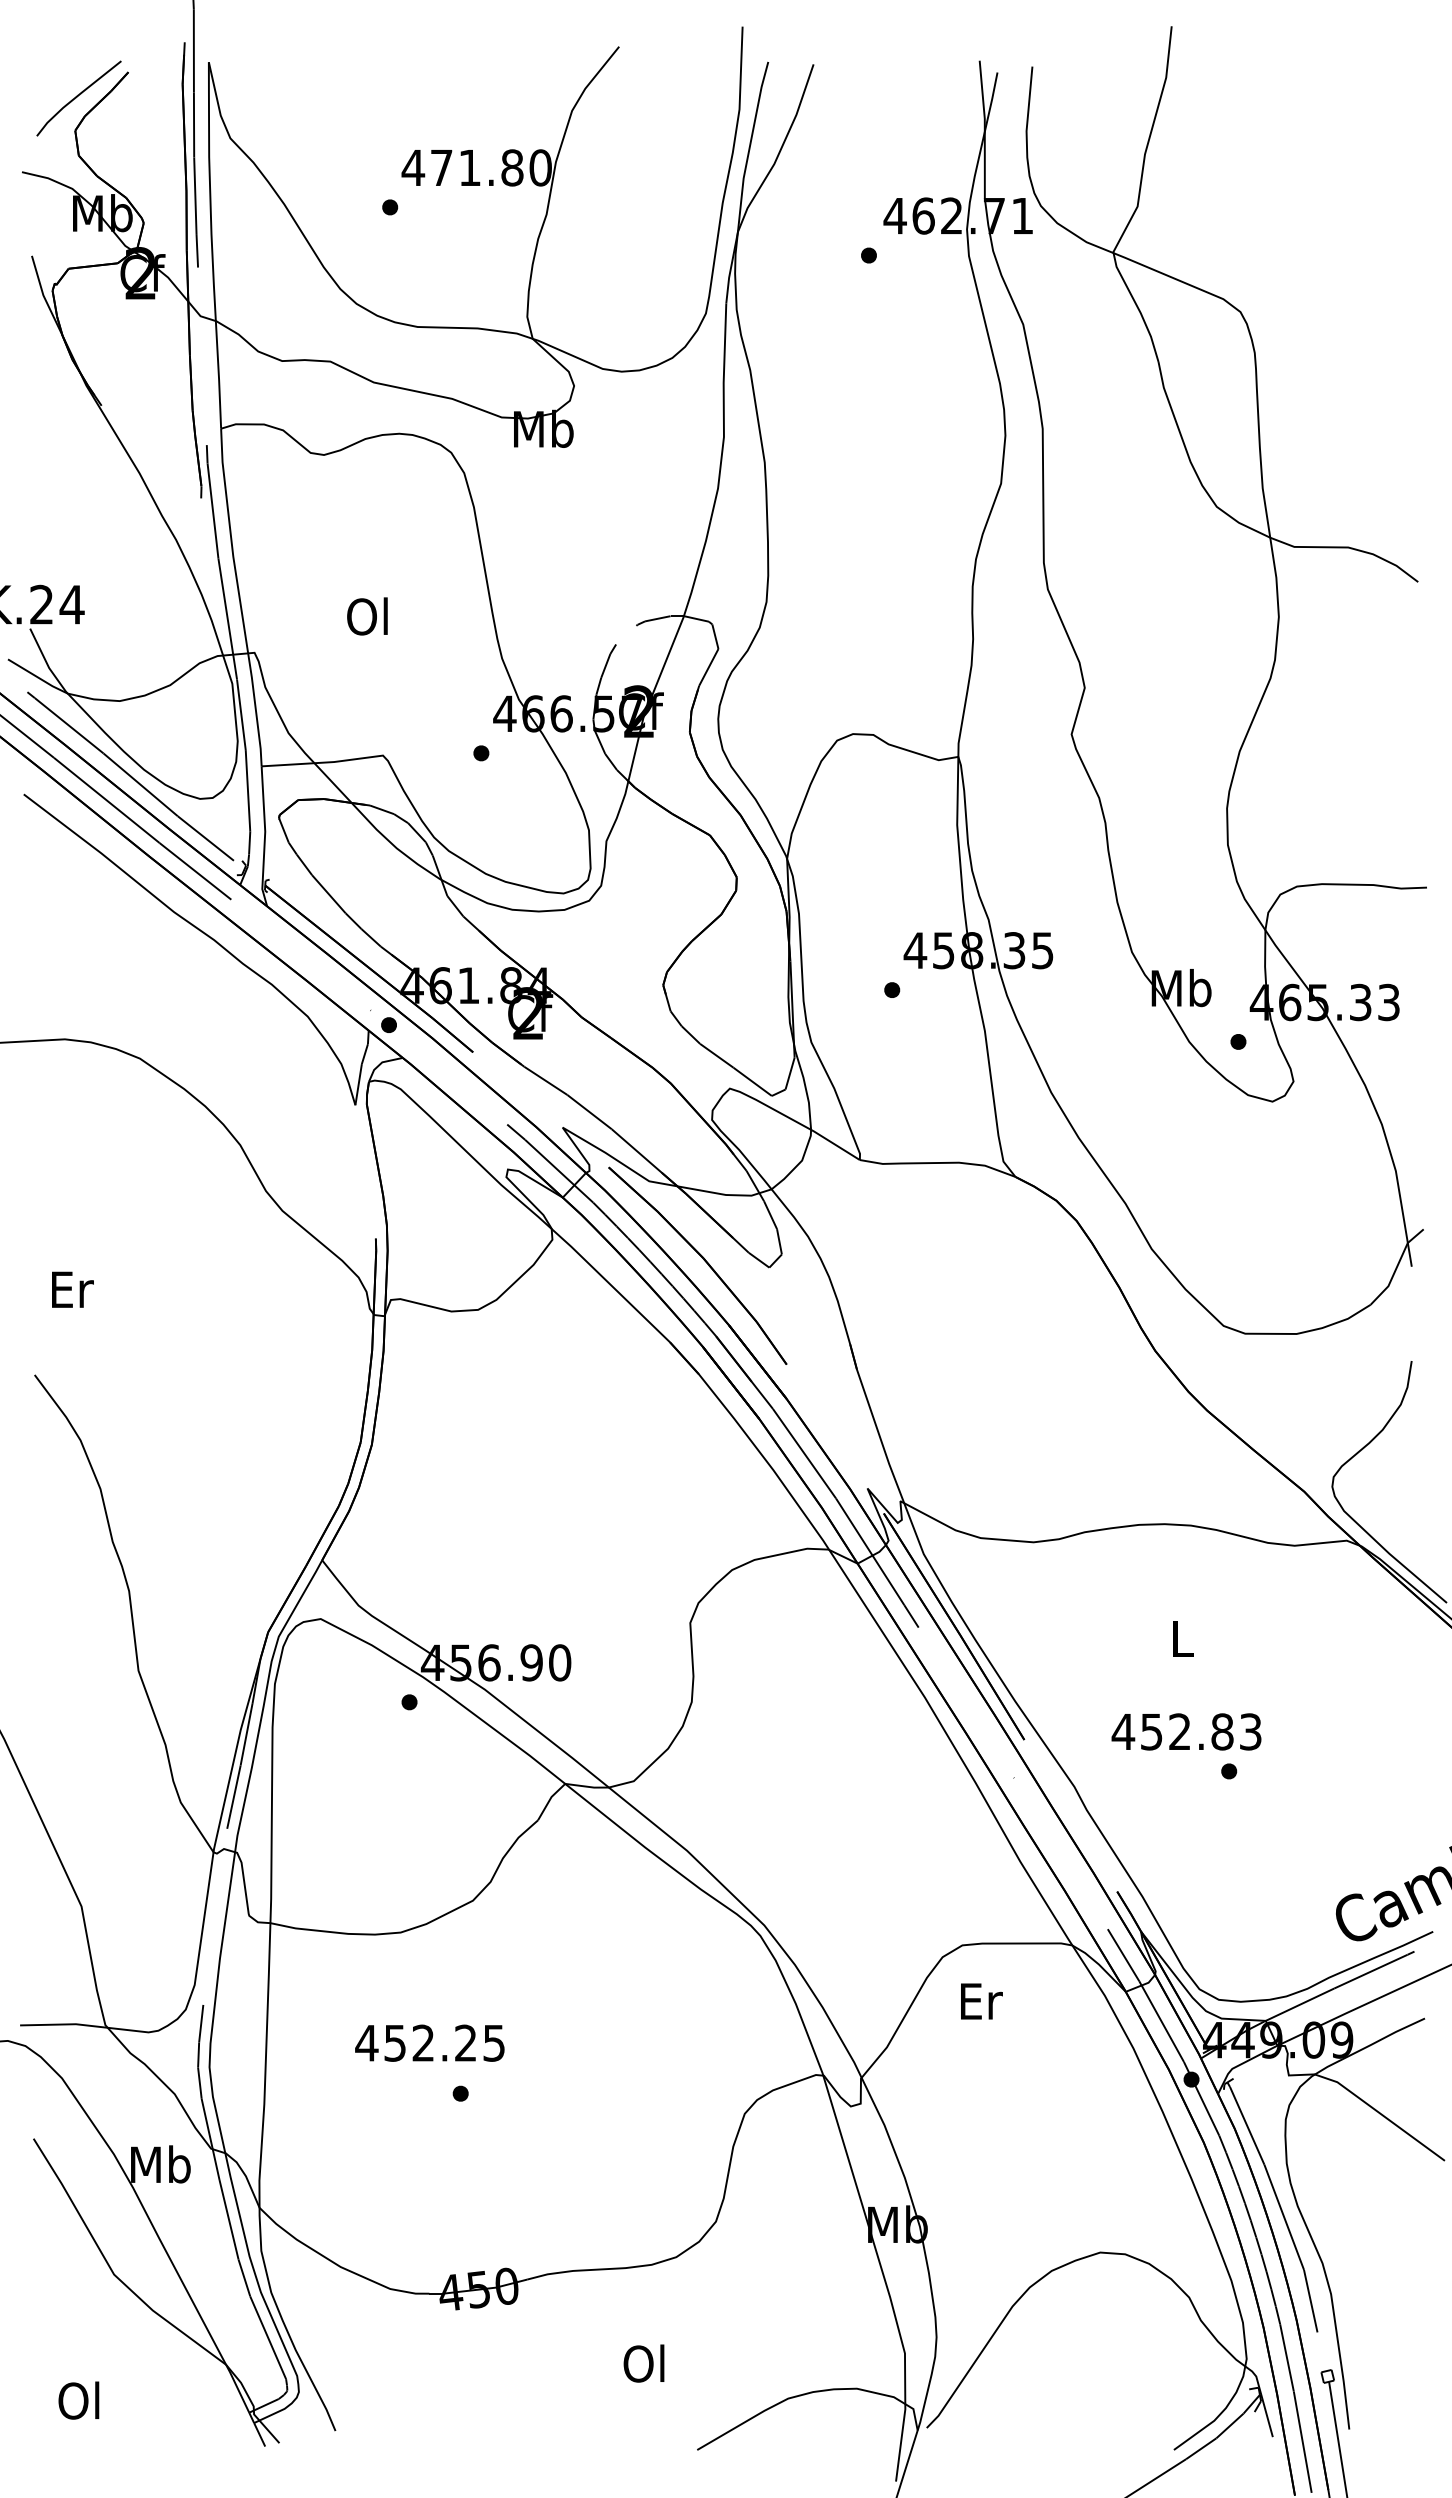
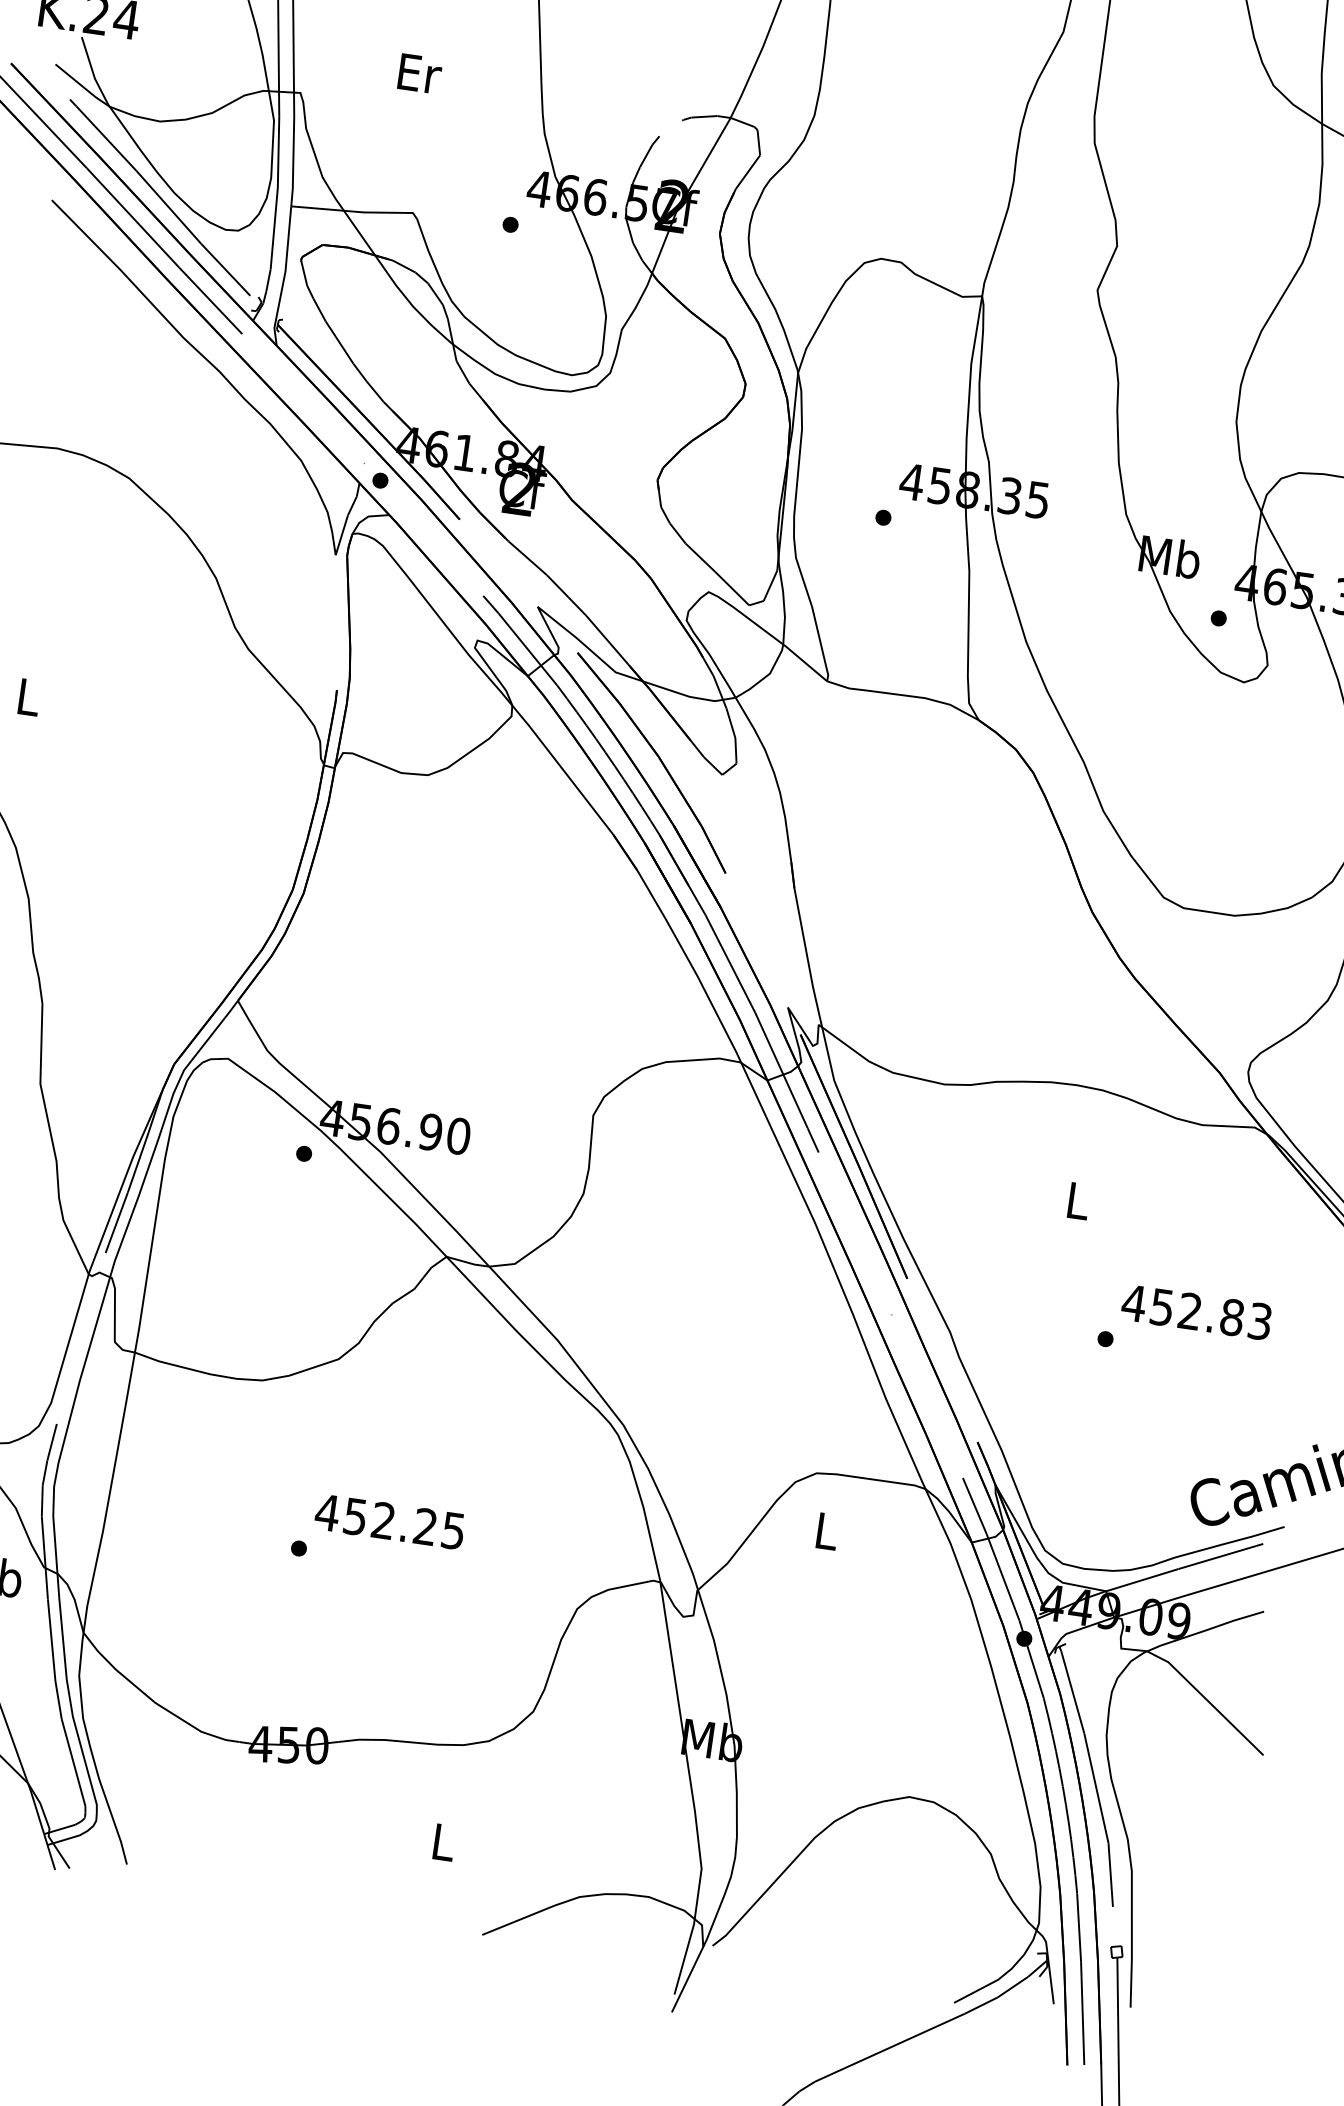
text: (369, 616) -> (419, 73), Ol -> Er
text: (72, 1289) -> (29, 697), Er -> L
text: (1186, 1731) -> (1196, 1311), moved
text: (981, 2001) -> (827, 1531), Er -> L
text: (429, 2042) -> (389, 1520), moved
text: (643, 2363) -> (441, 1841), Ol -> L

